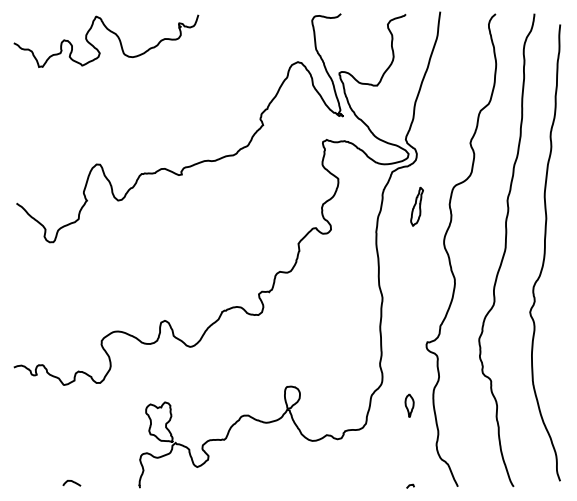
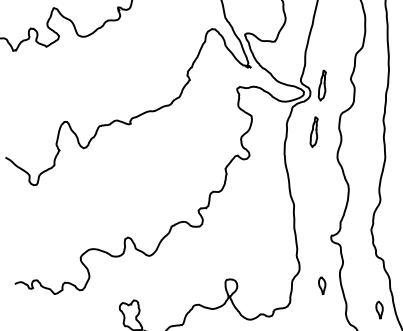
part: (432, 147) -> (321, 85), added
part: (480, 443) -> (379, 309), added

